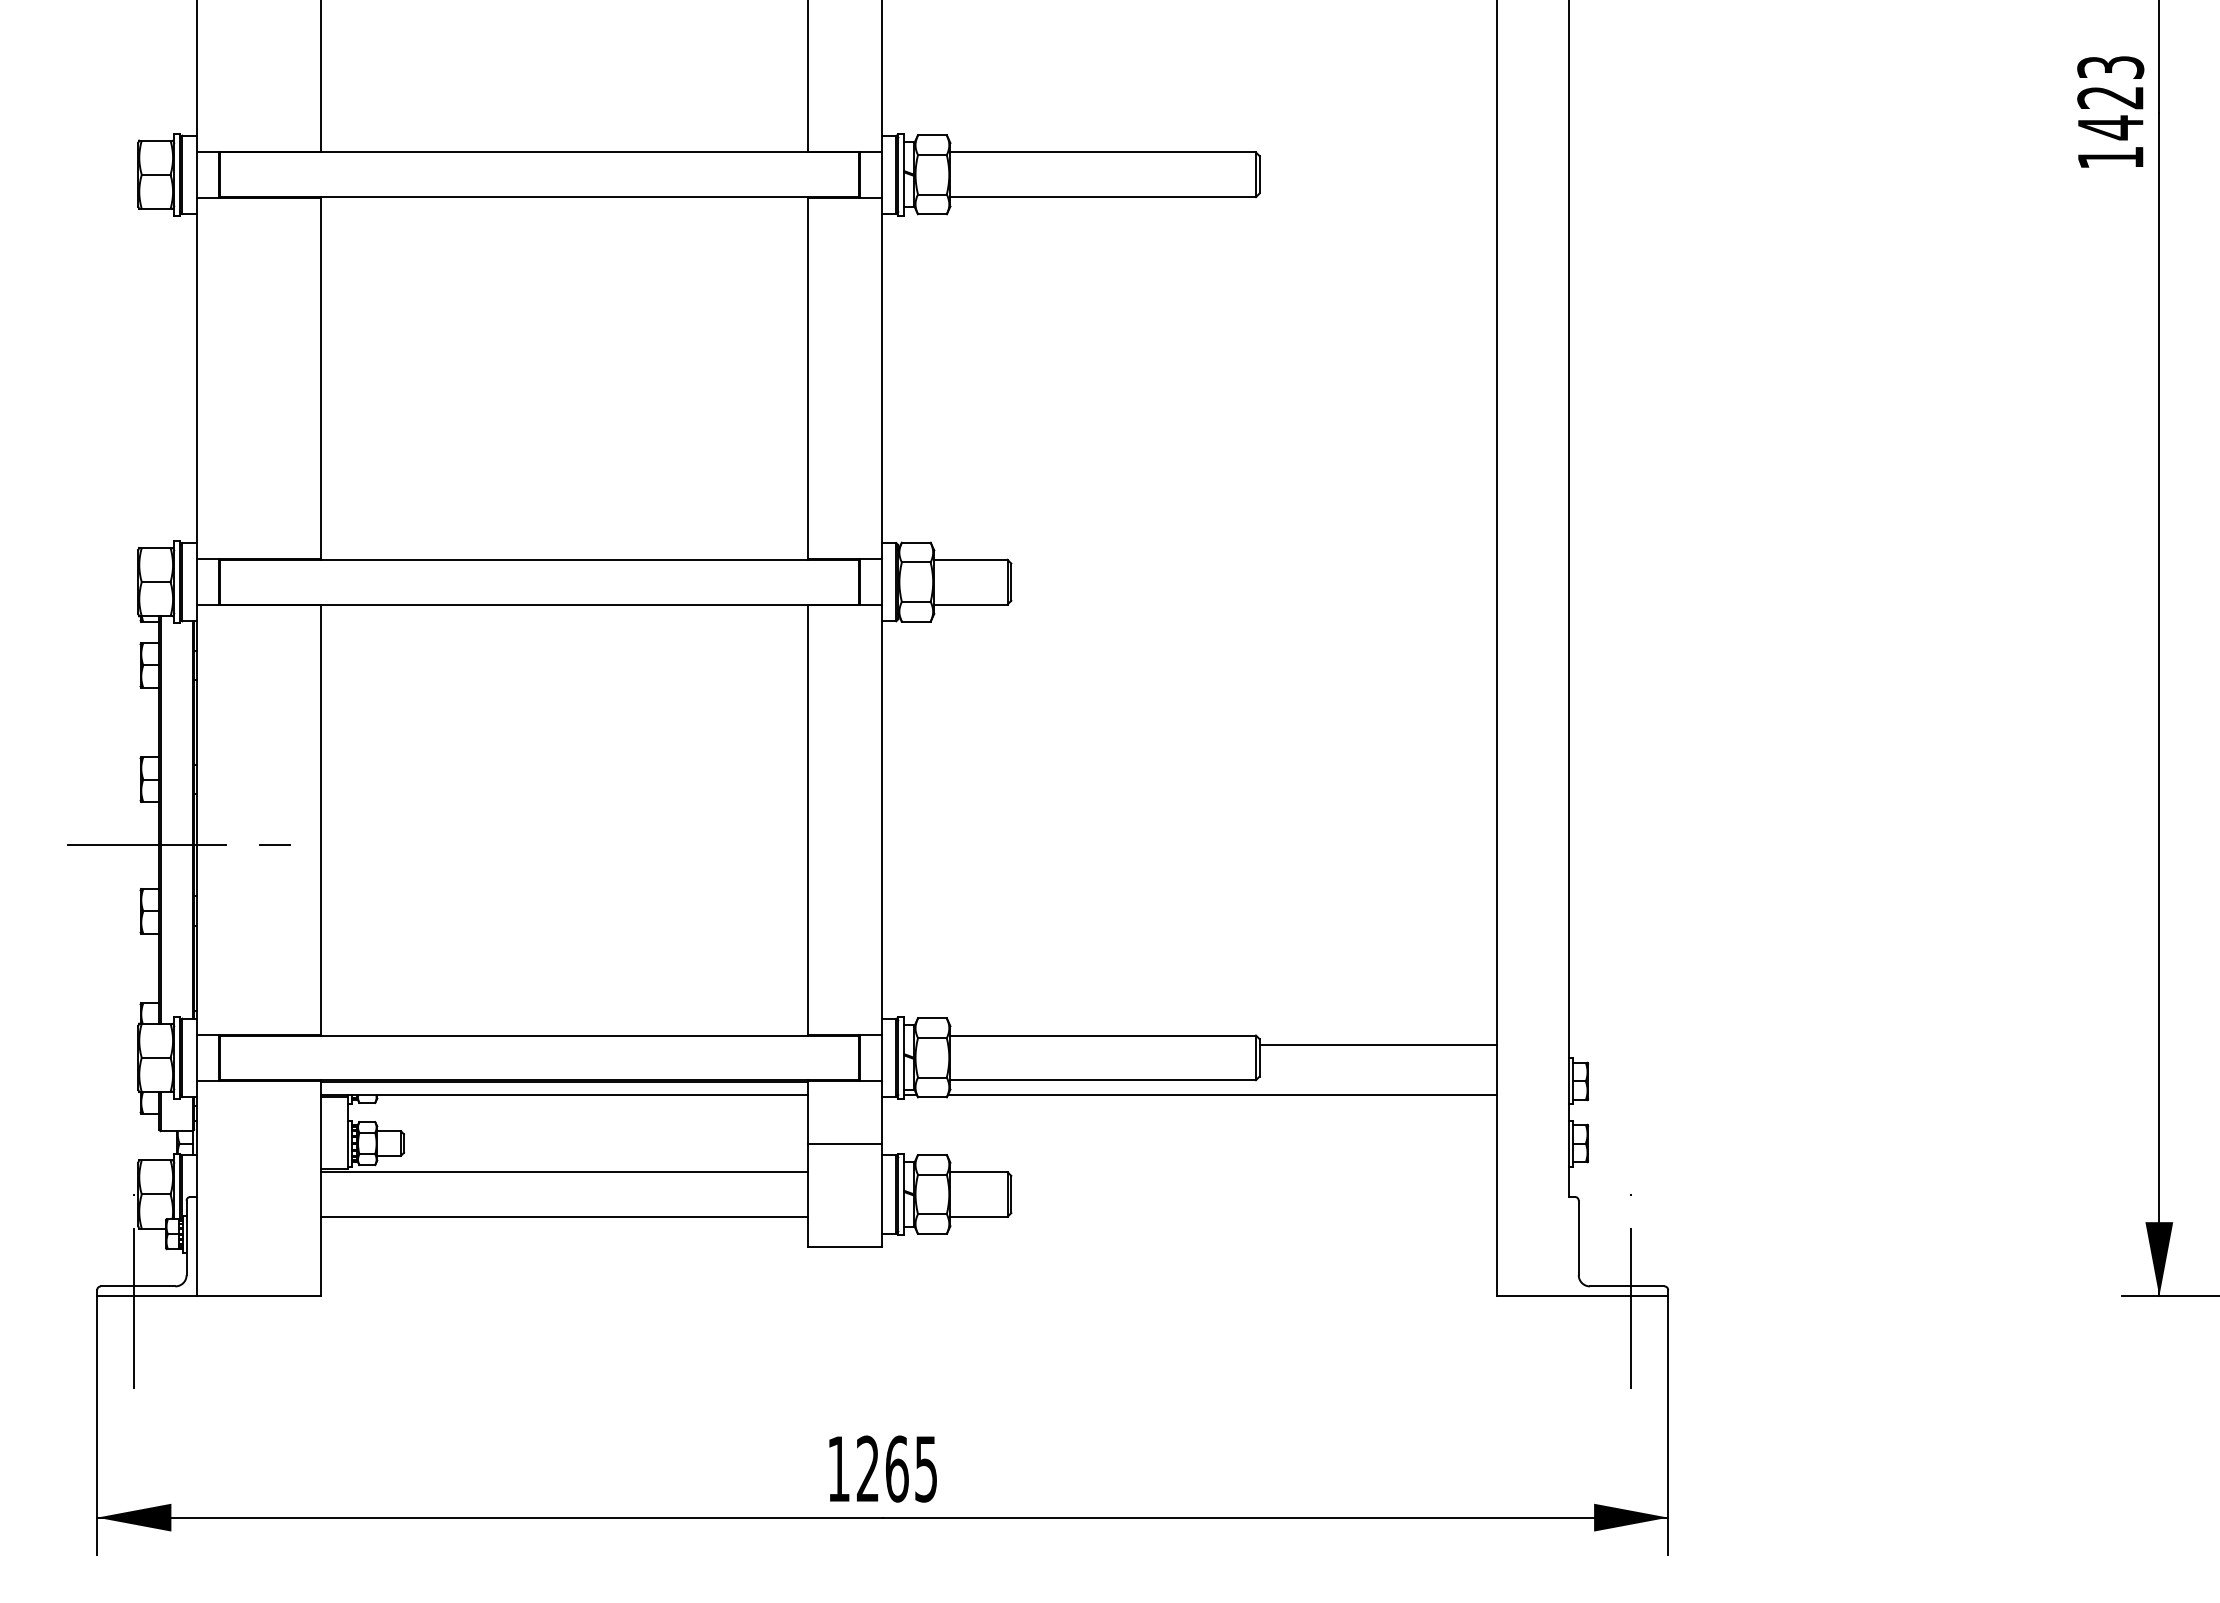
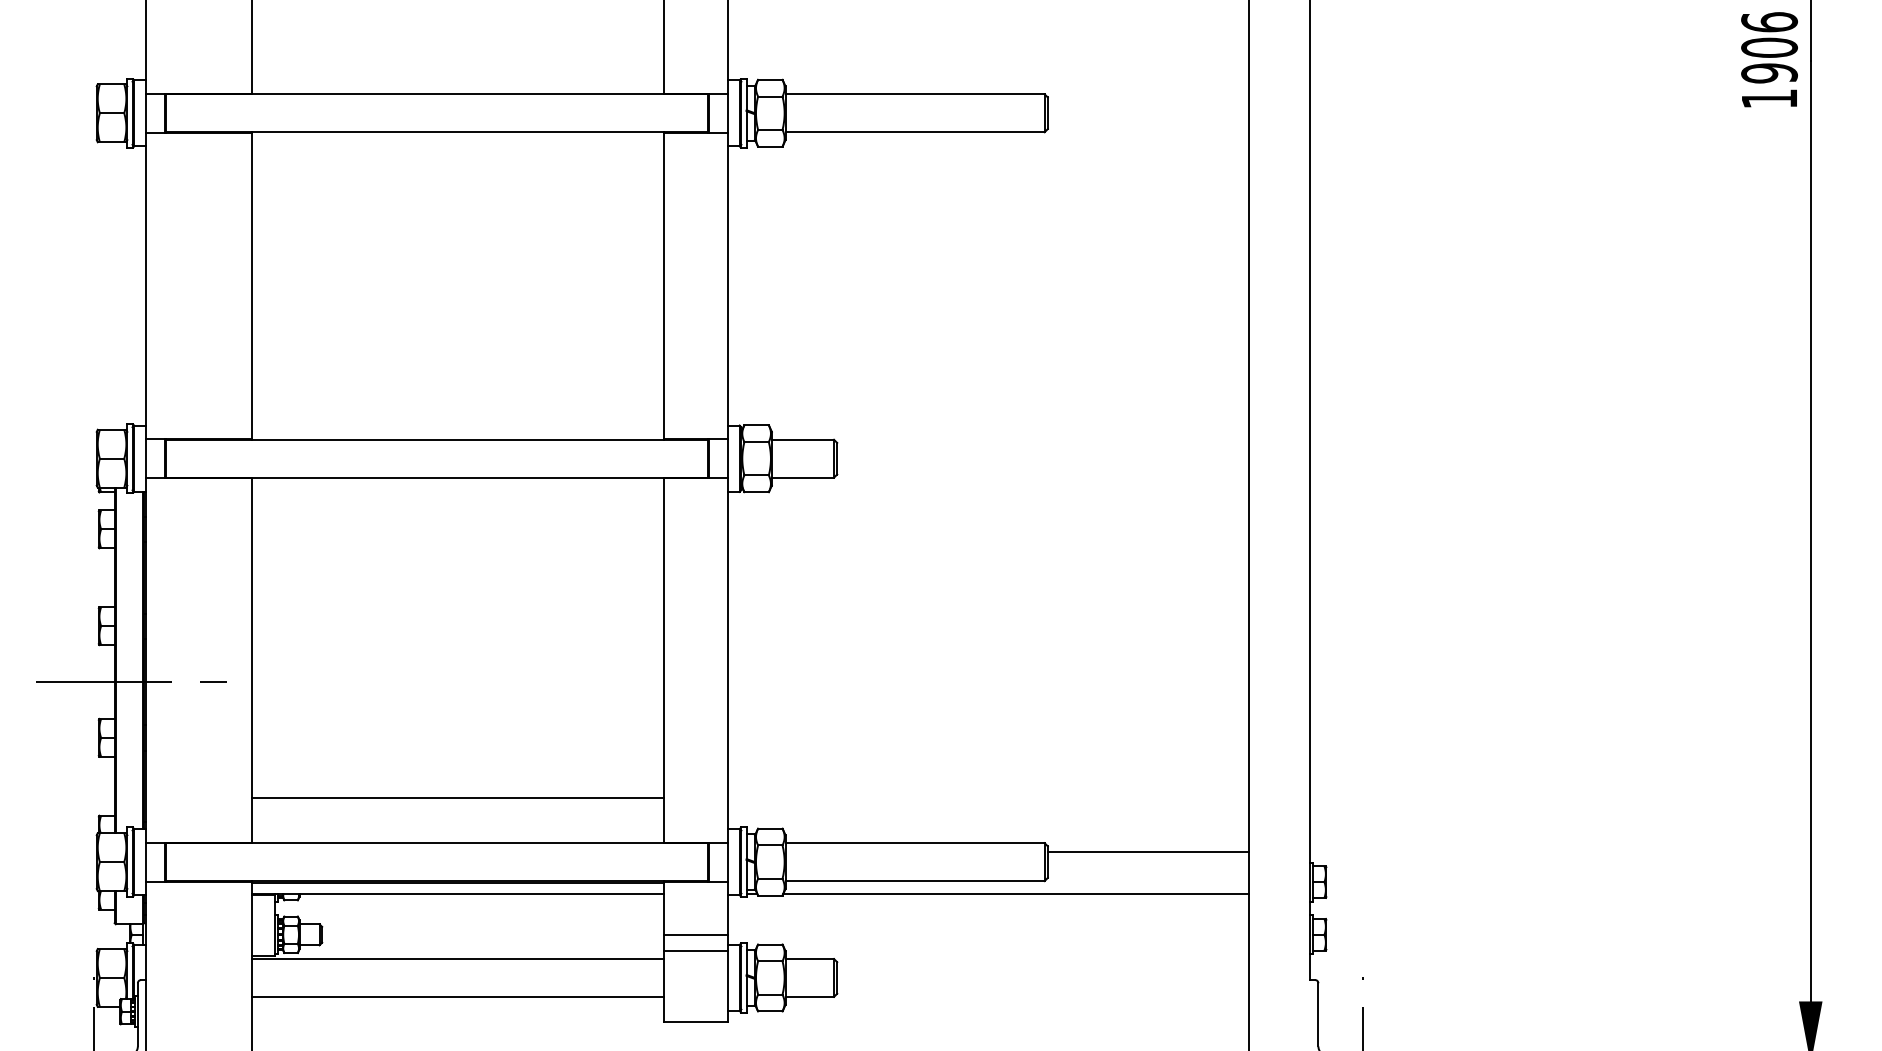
text: (2110, 97) -> (1769, 47), 1423 -> 1906
line: (563, 982) -> (457, 798), added
line: (844, 1162) -> (695, 950), added

